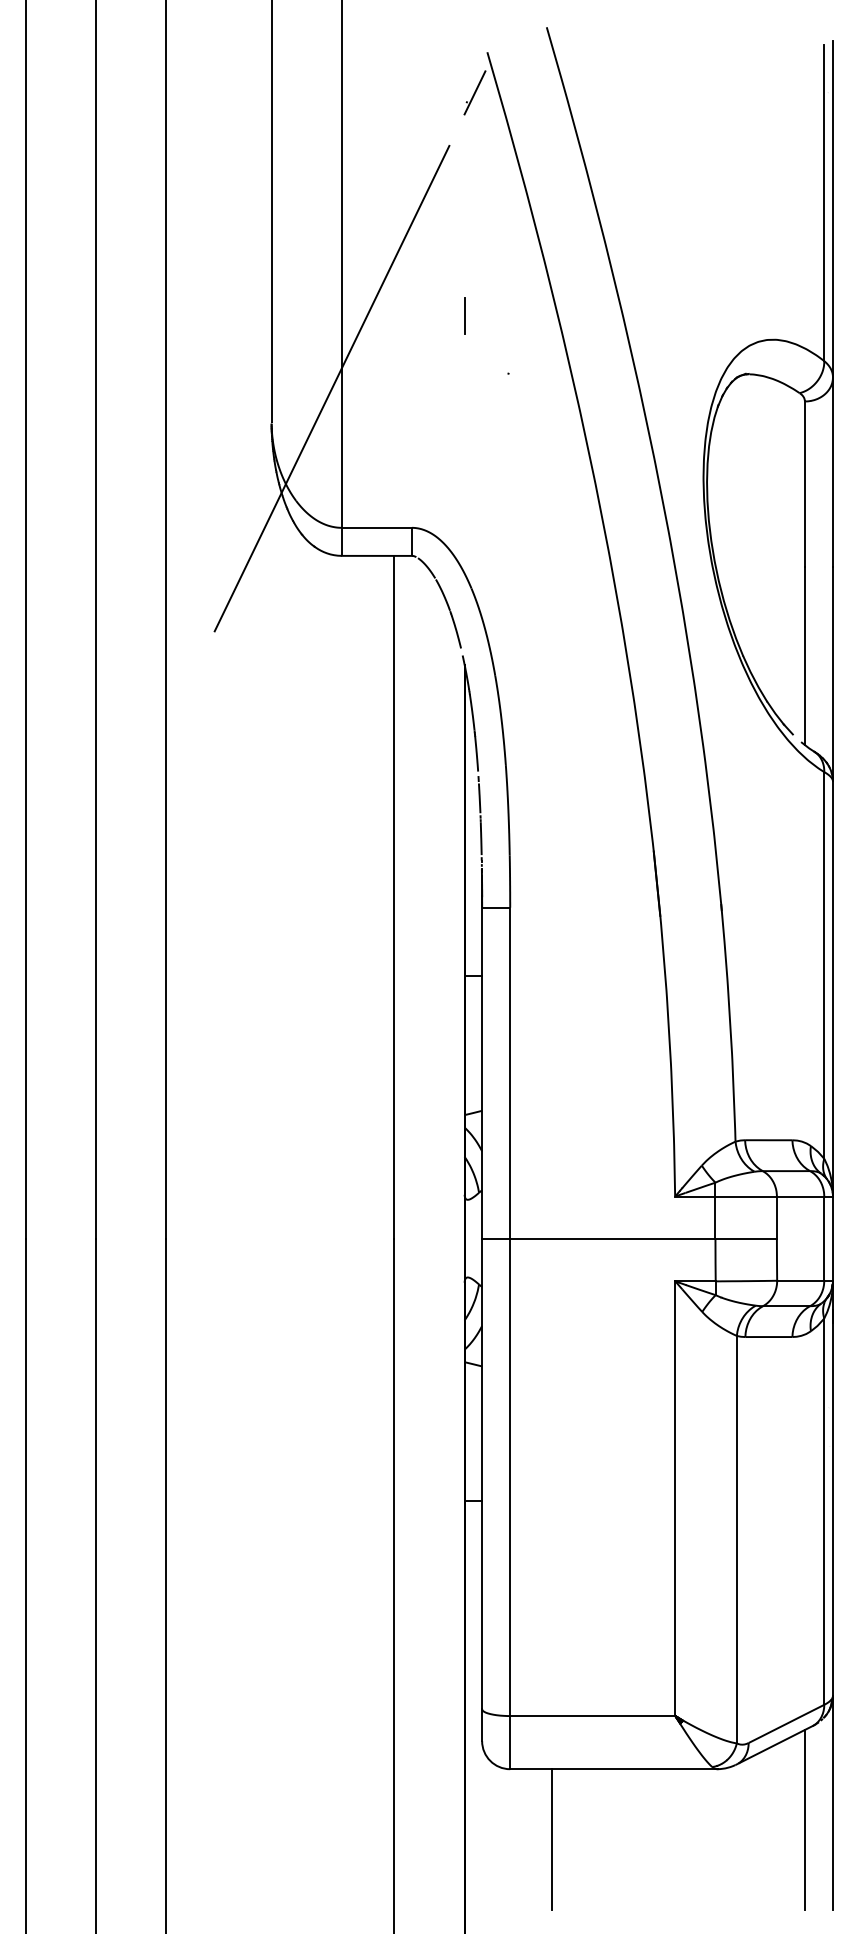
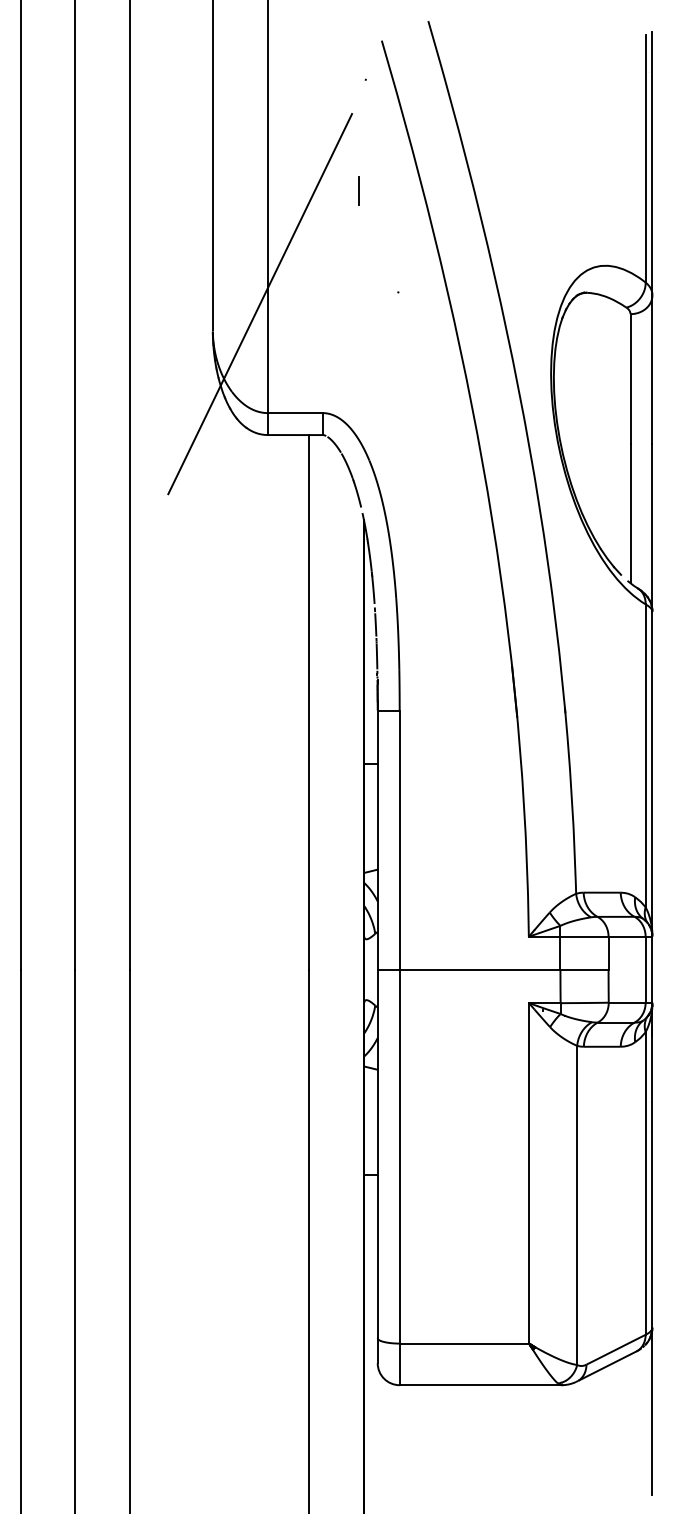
line: (474, 92) -> (371, 72), removed
line: (464, 315) -> (359, 190), moved
line: (804, 1819) -> (630, 1424), removed
line: (552, 1839) -> (432, 1440), removed

